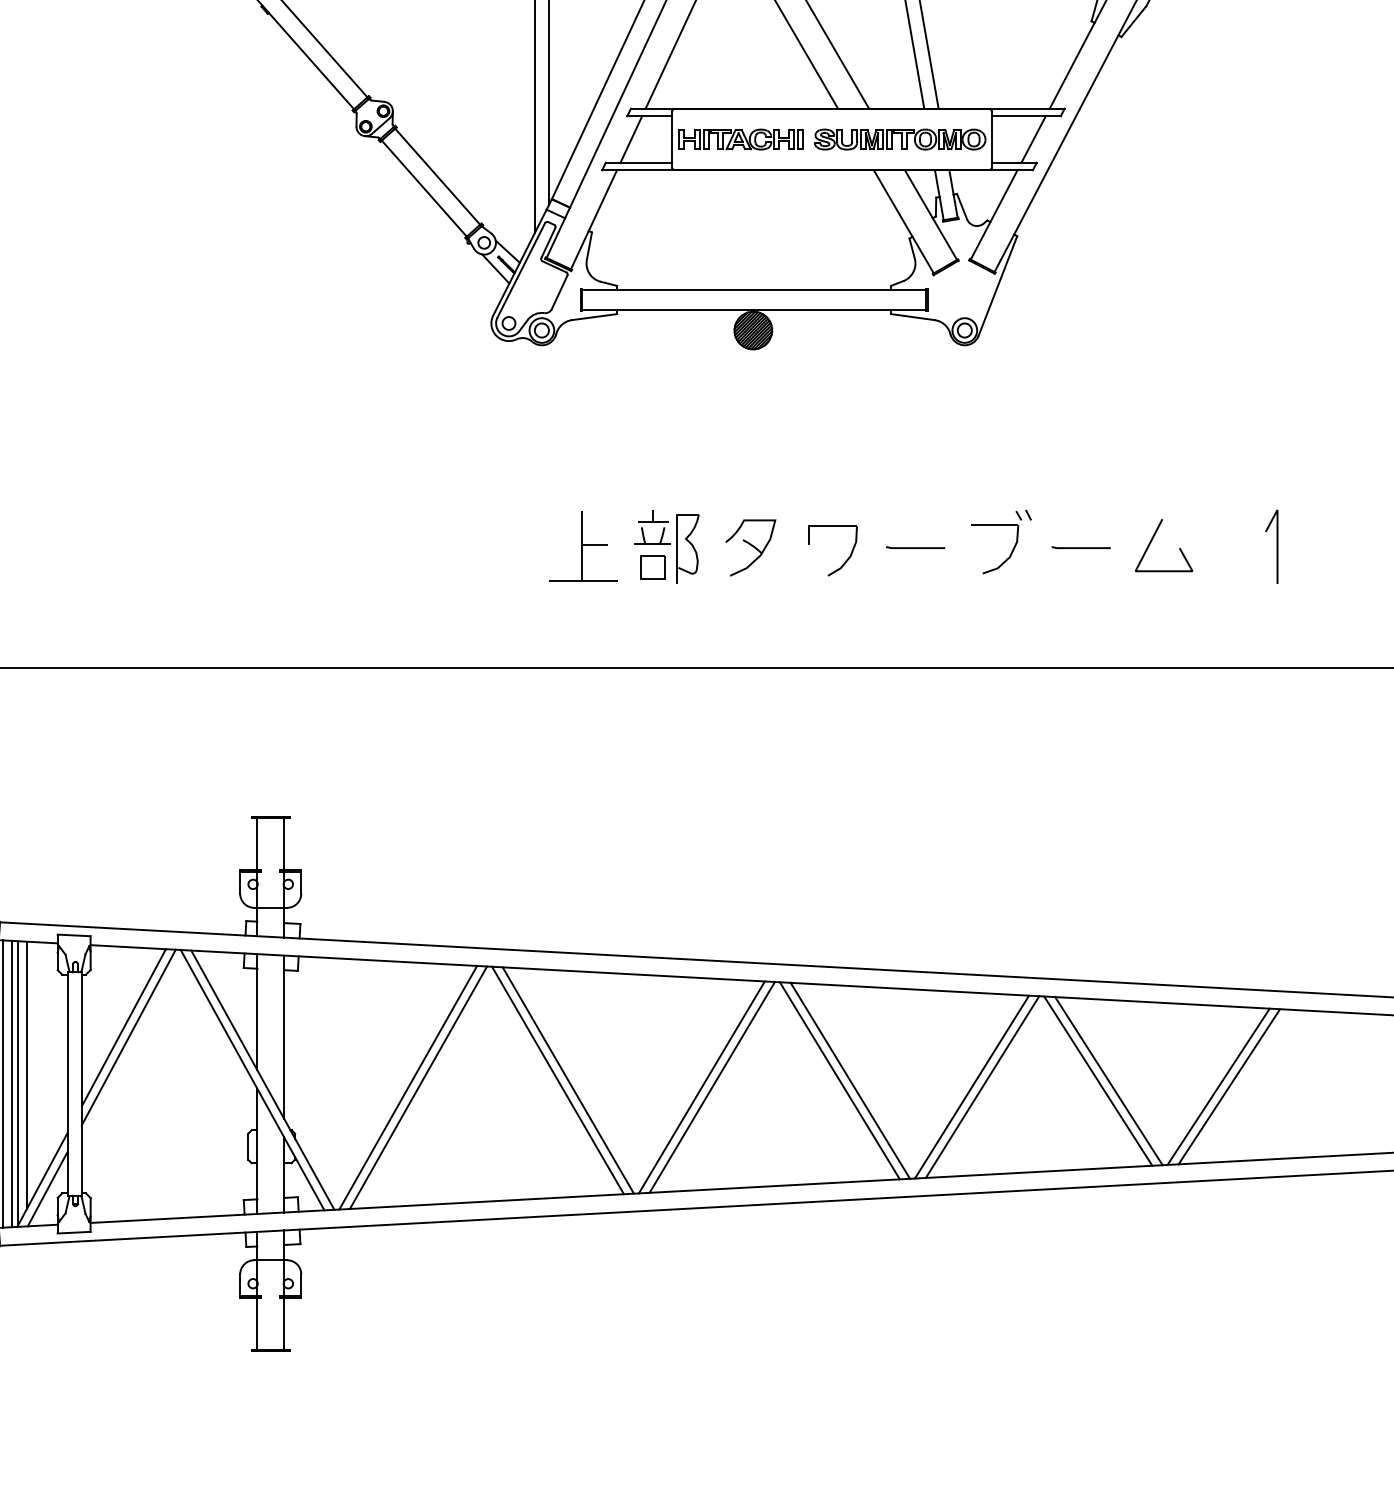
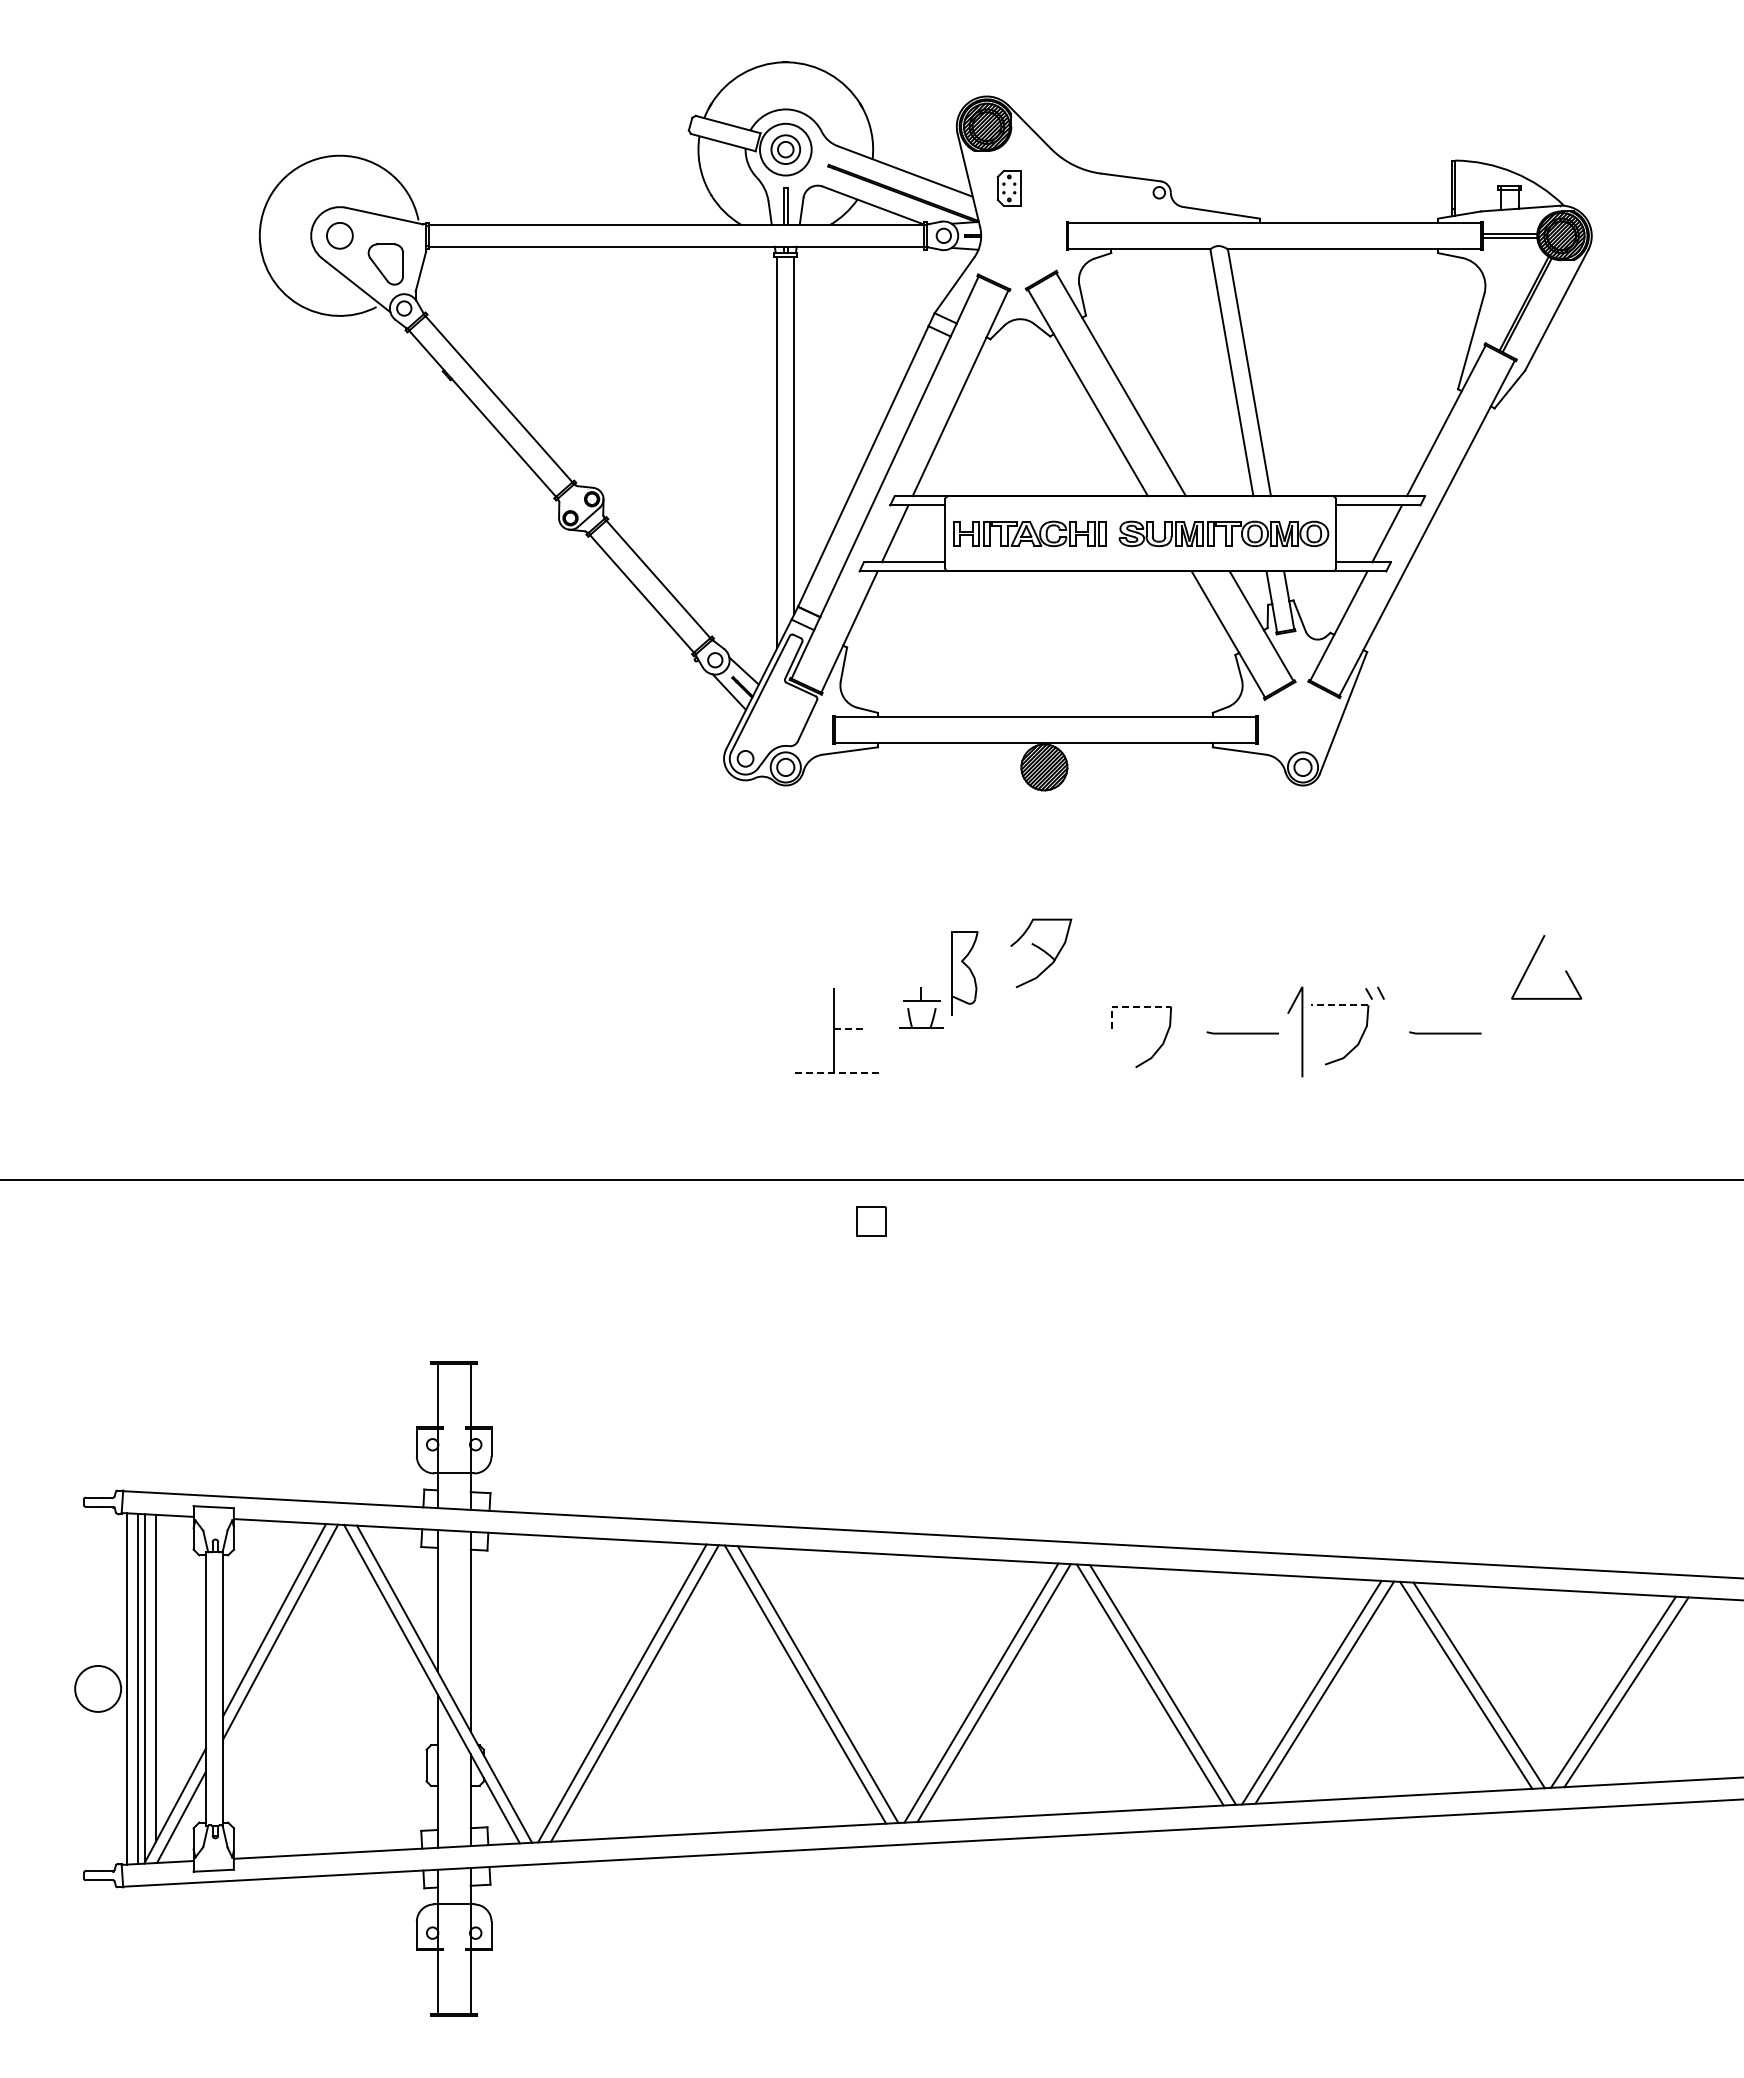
line: (994, 525) -> (1339, 1005), solid -> dashed
line: (822, 526) -> (1129, 1006), solid -> dashed
line: (1152, 540) -> (1532, 961), moved
line: (594, 544) -> (850, 1029), solid -> dashed
line: (1276, 546) -> (1301, 1031), moved
part: (688, 548) -> (964, 973), moved
part: (750, 548) -> (1041, 953), moved
part: (652, 567) -> (871, 1221), moved
line: (584, 580) -> (837, 1073), solid -> dashed

